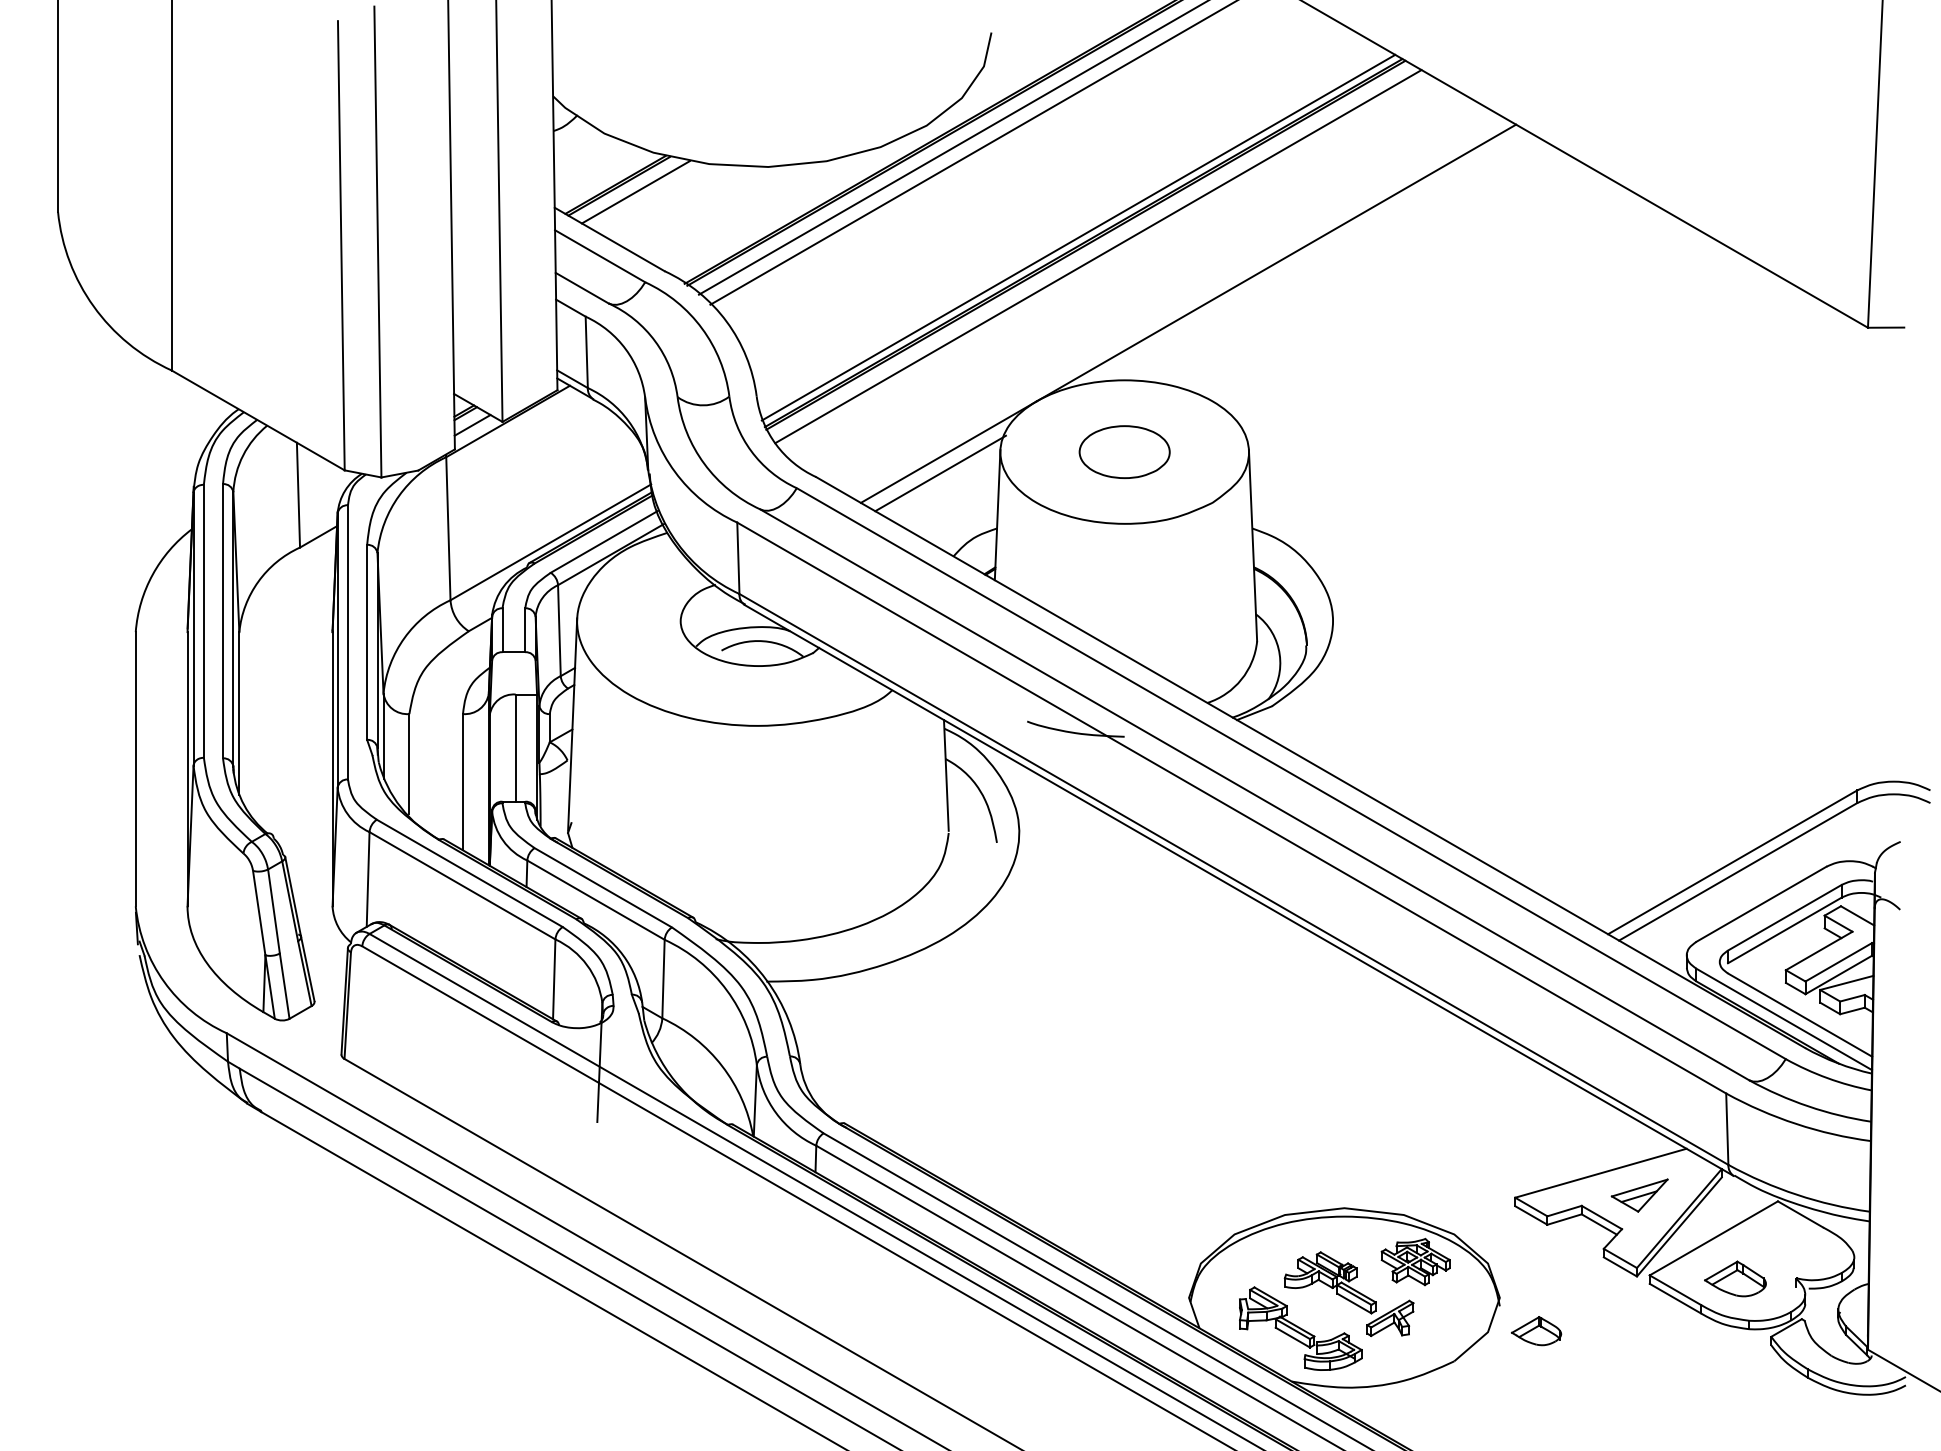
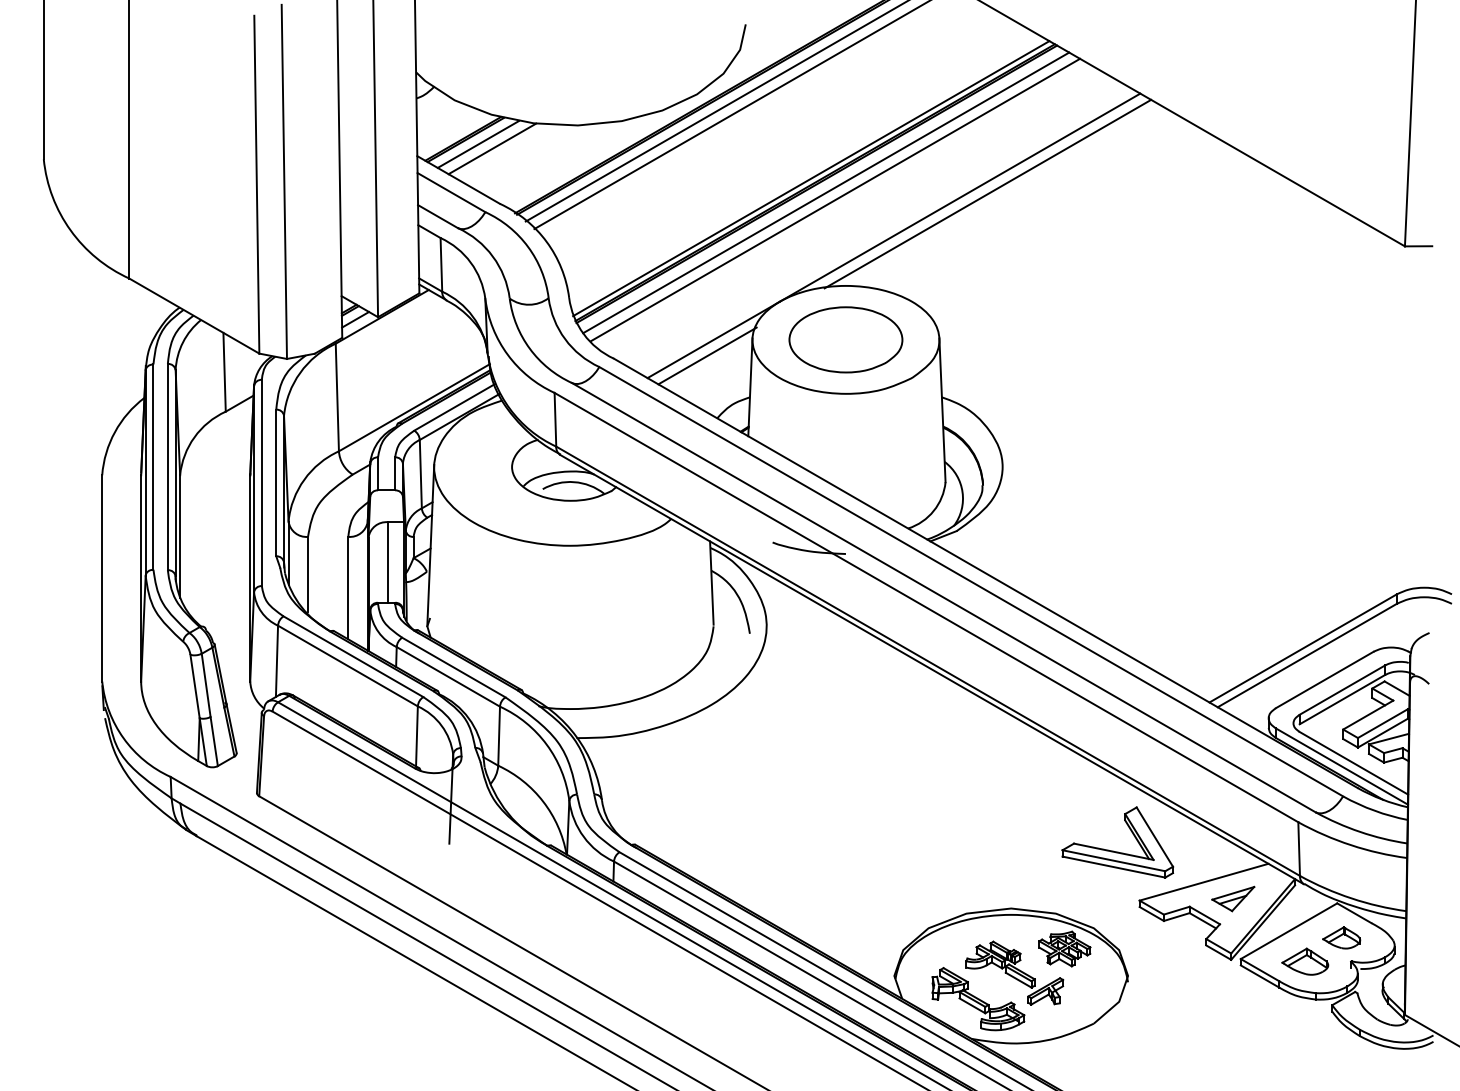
line: (654, 197) -> (492, 148), added
line: (1312, 257) -> (987, 193), added
line: (1110, 265) -> (835, 199), added
part: (1124, 451) -> (845, 339), size x1.67
part: (1480, 1131) -> (1113, 850), added
part: (1536, 1330) -> (1341, 937), moved

